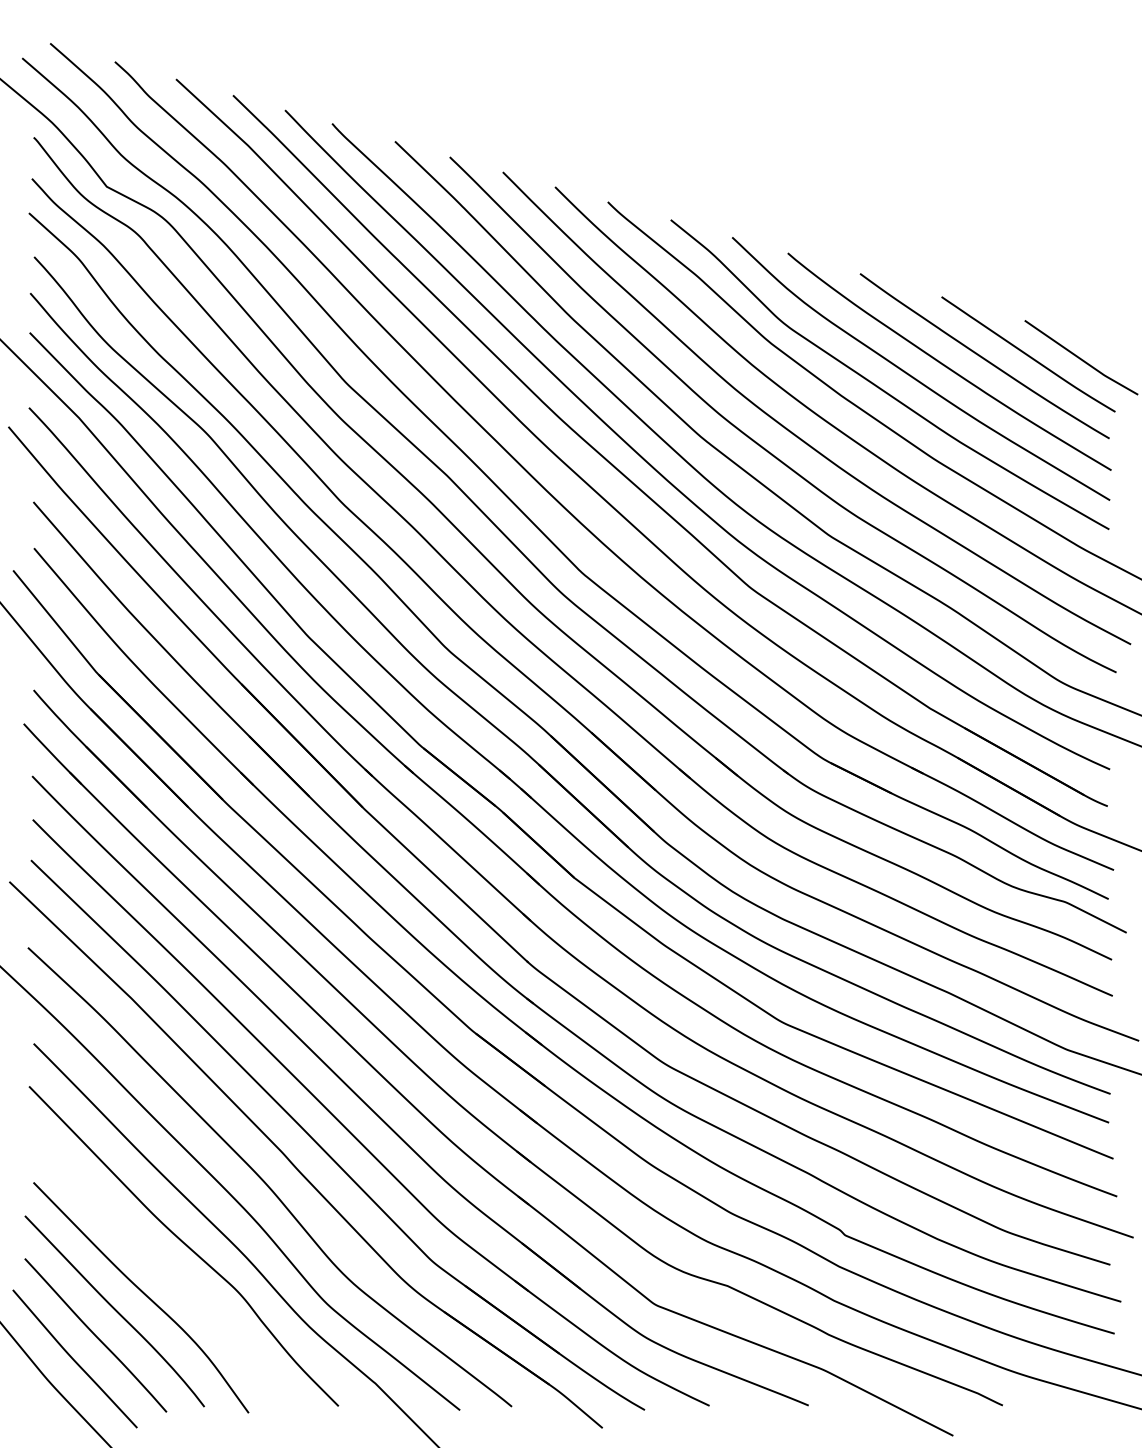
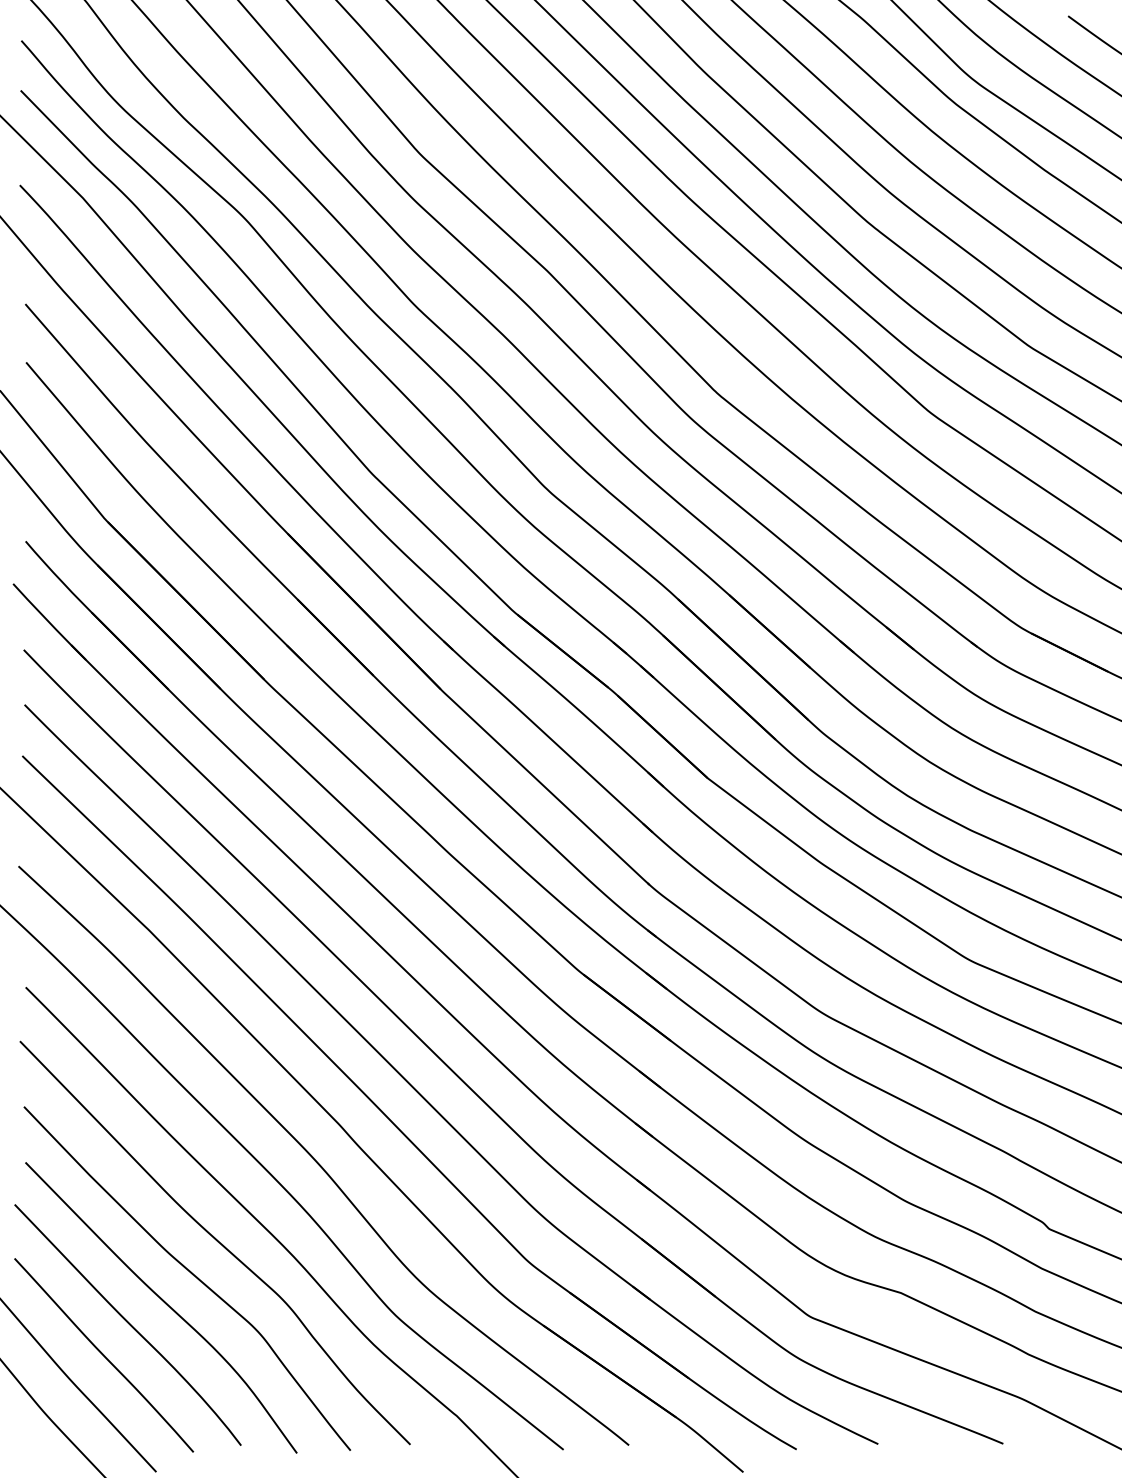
curve: (164, 1270) -> (190, 1273), added

